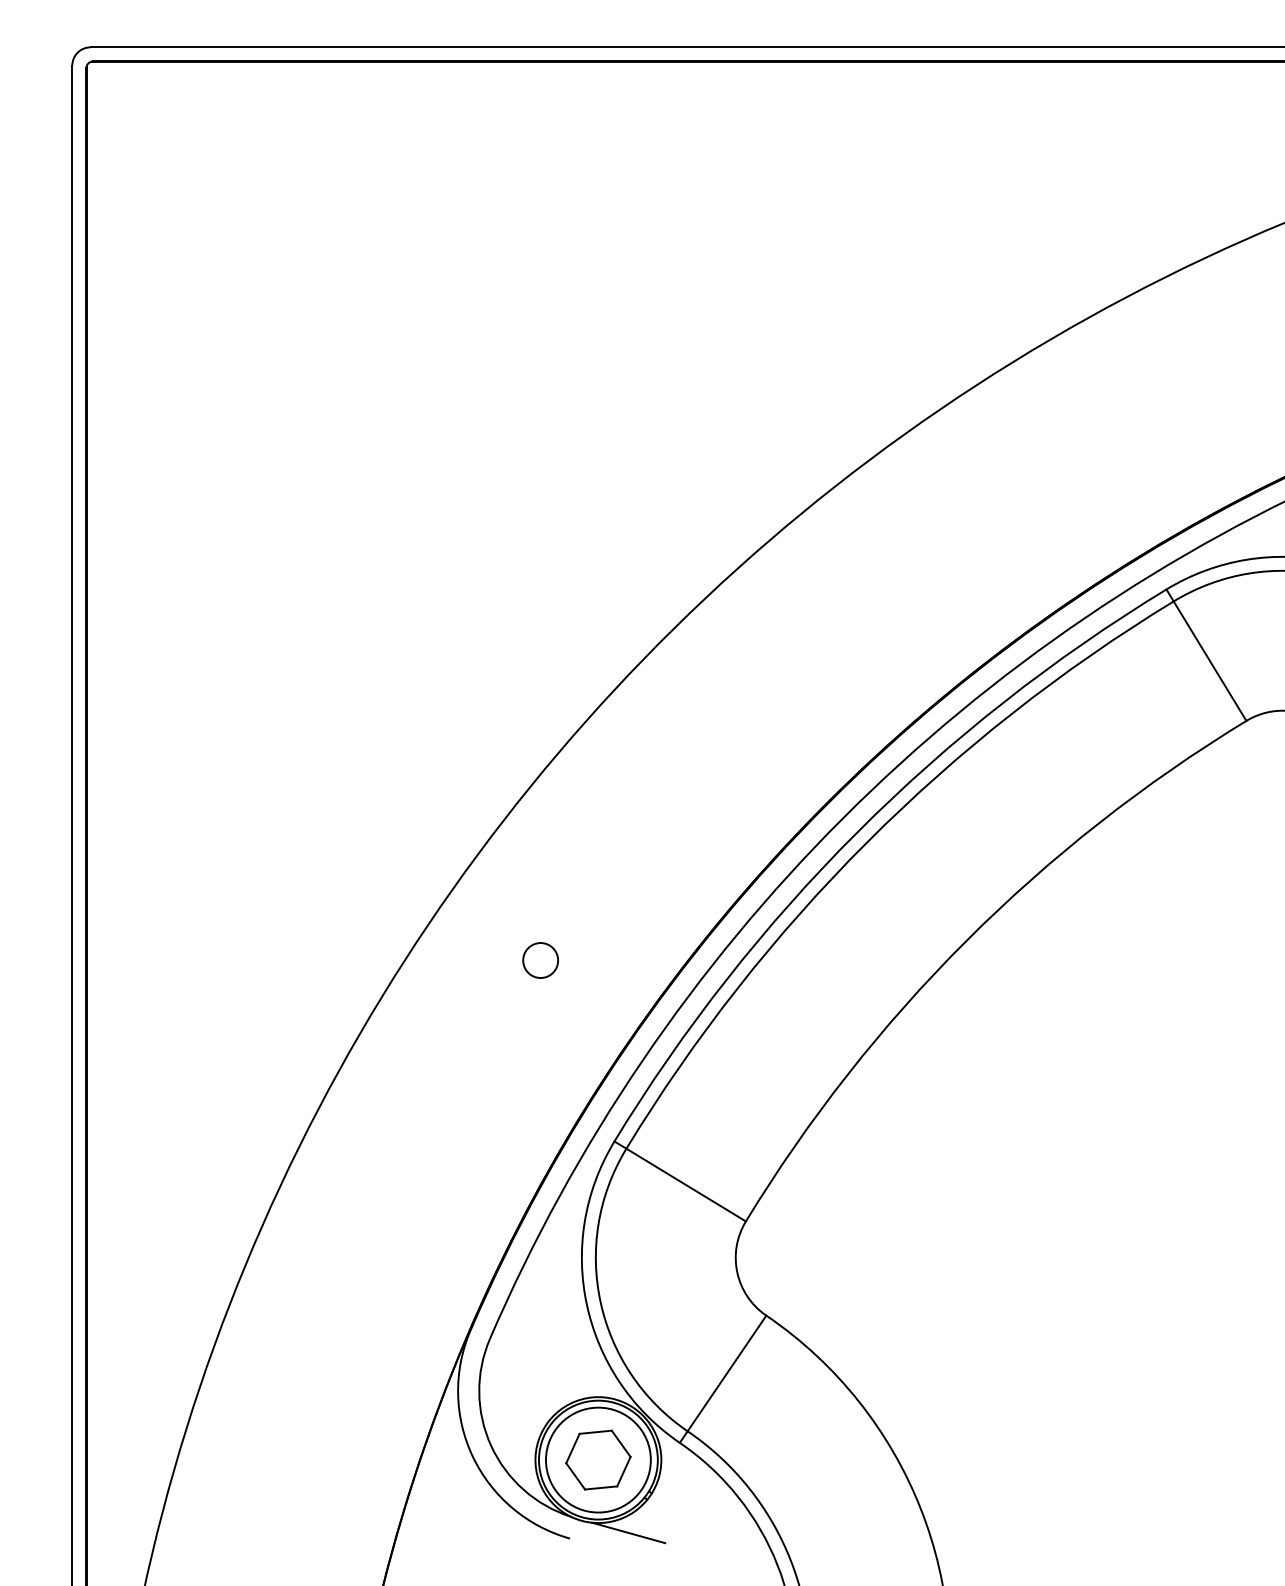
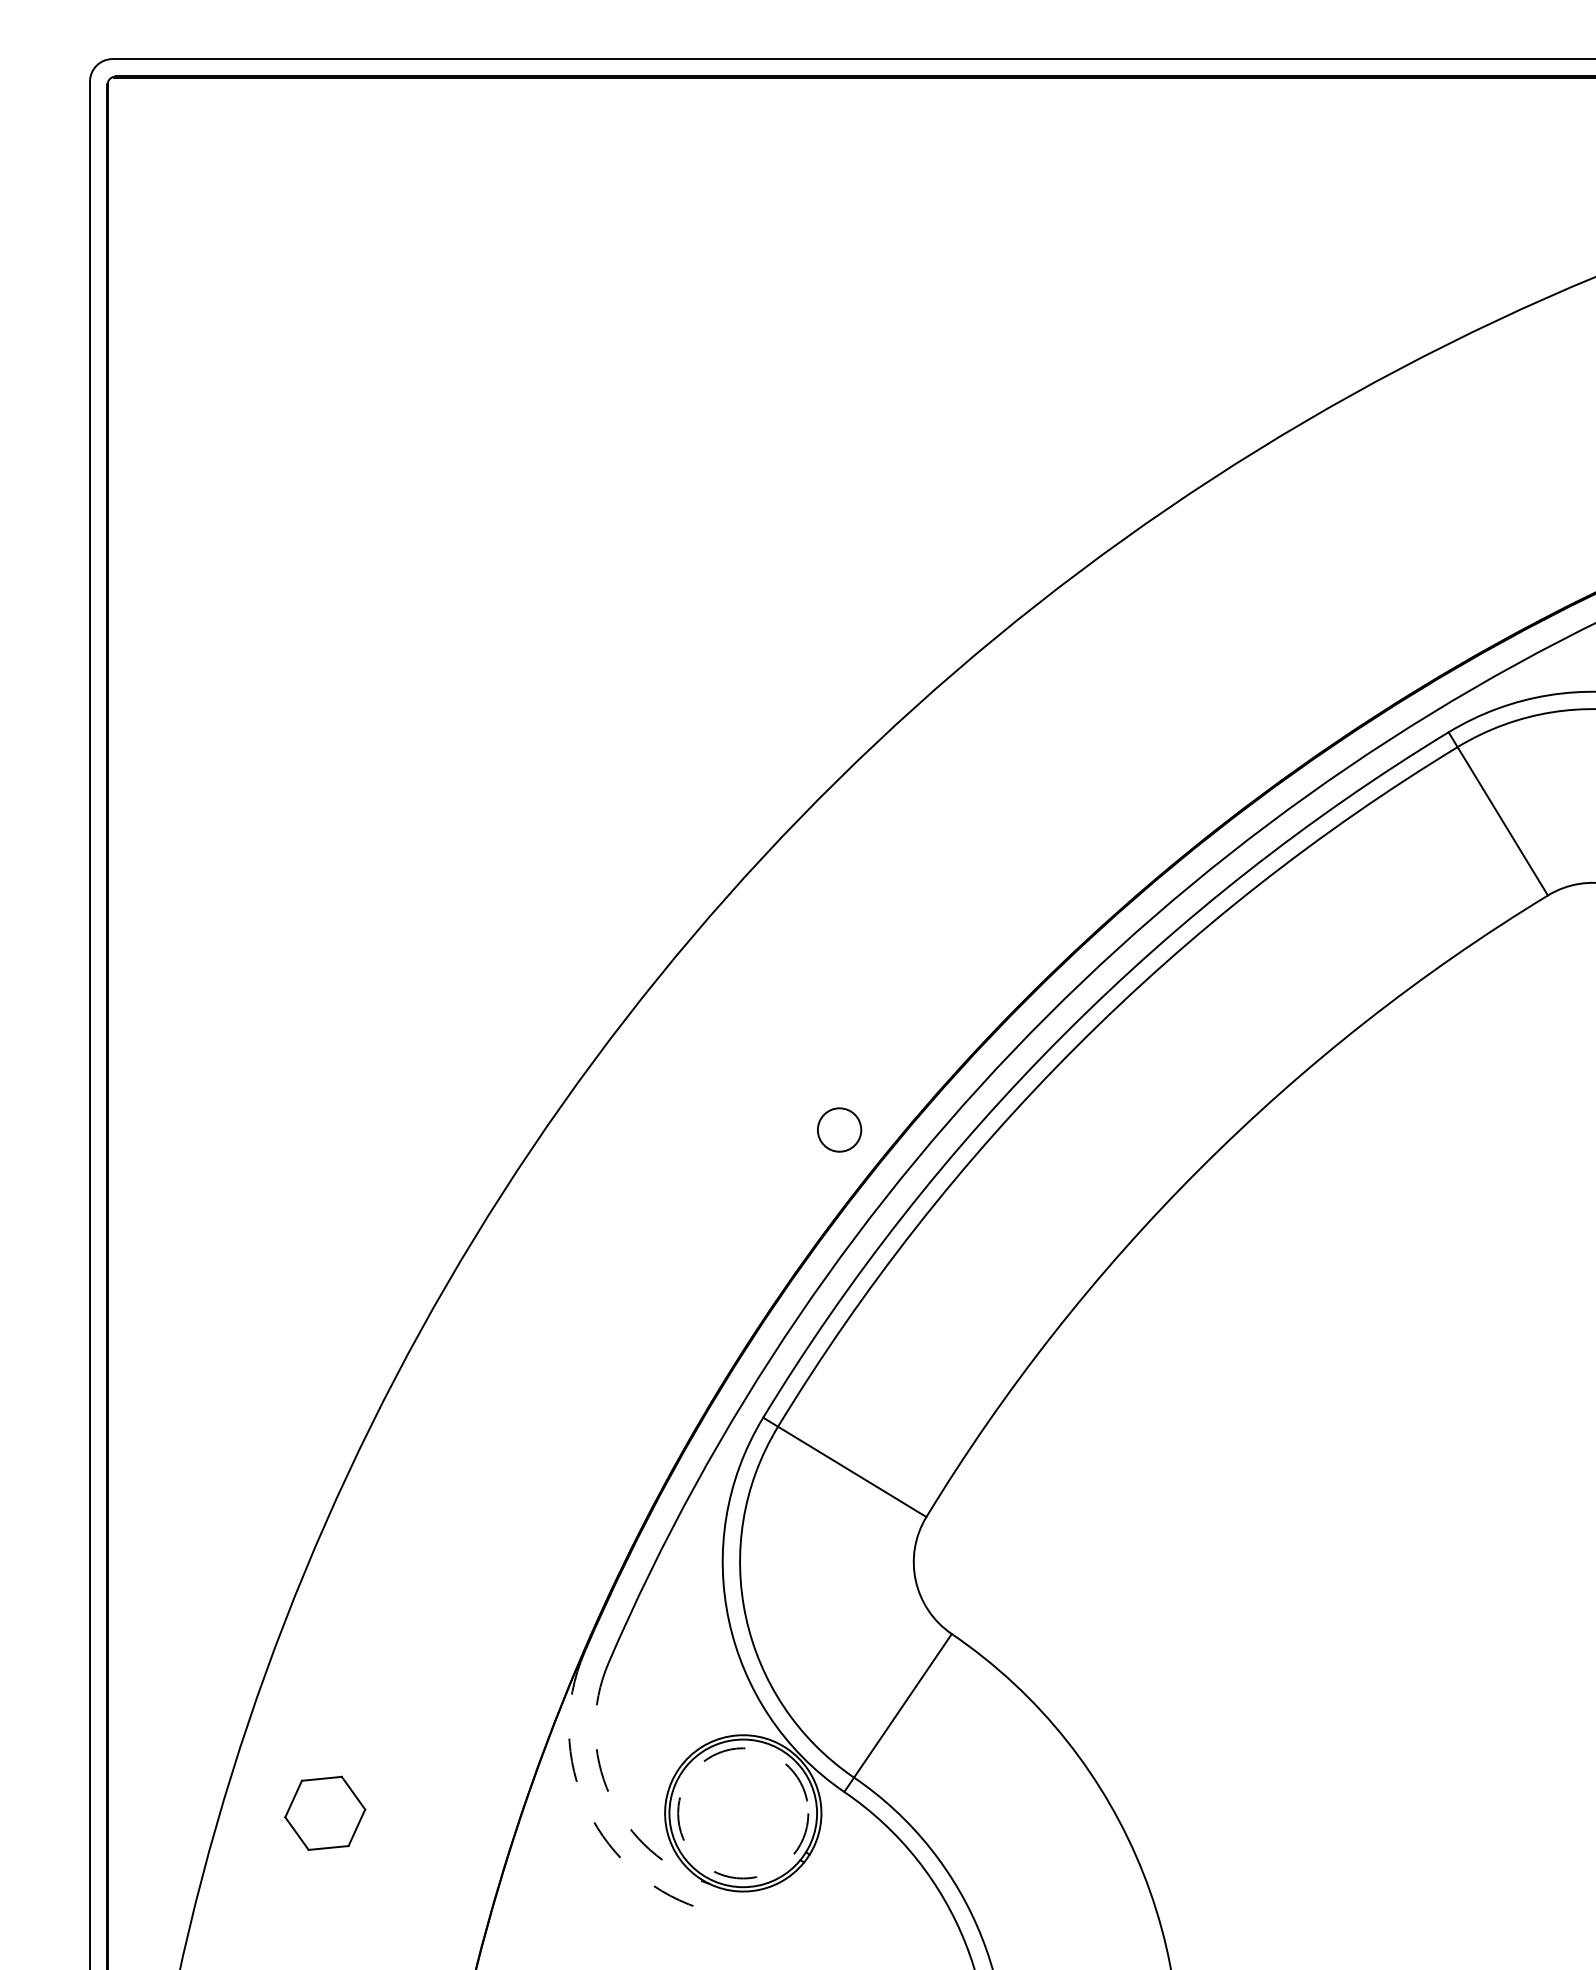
circle: (540, 960) -> (839, 1129), moved
arc: (491, 1445) -> (610, 1795), solid -> dashed
arc: (472, 1456) -> (587, 1809), solid -> dashed
part: (598, 1459) -> (325, 1812), moved
circle: (598, 1460) -> (743, 1813), solid -> dashed
line: (628, 1532) -> (780, 1903), removed

